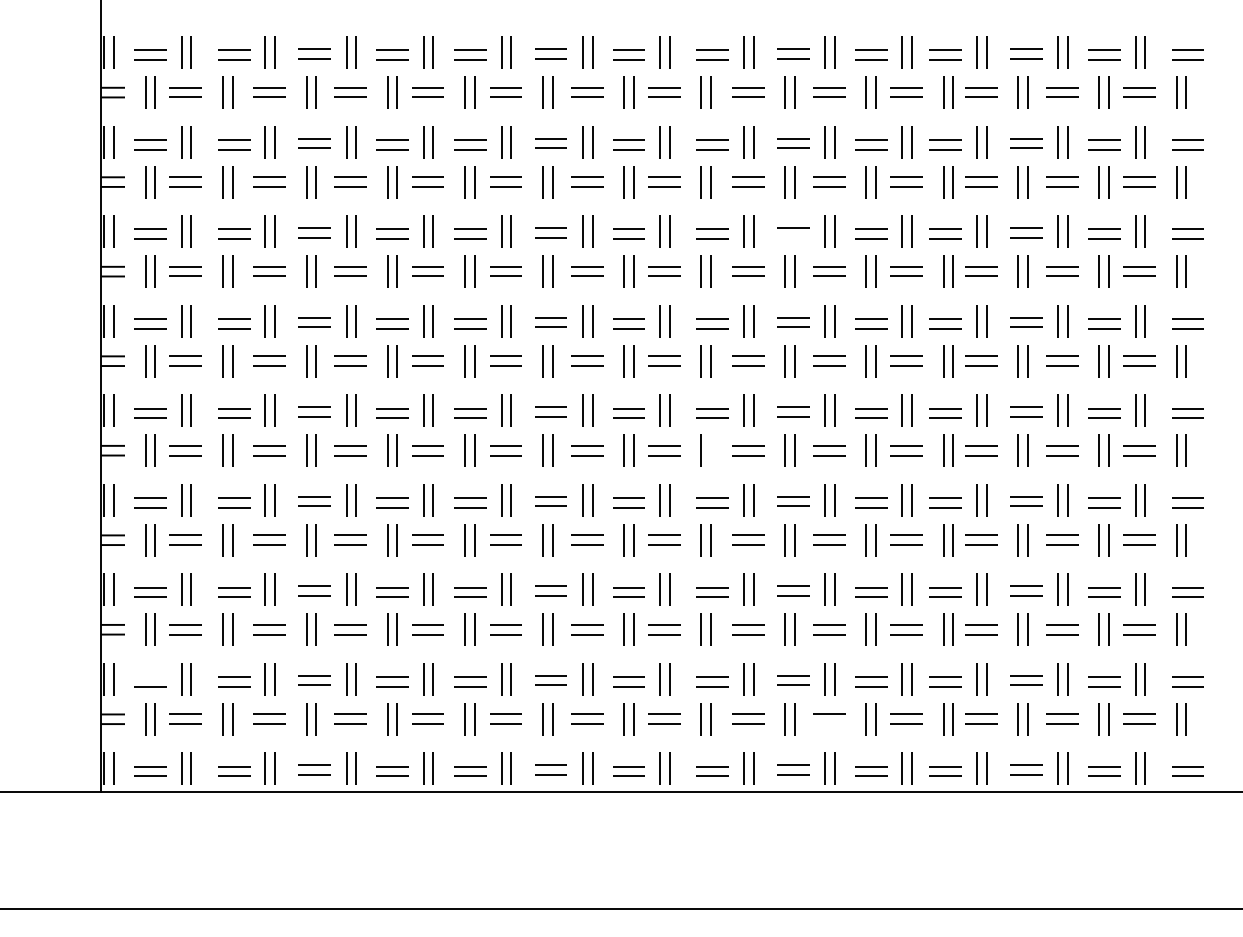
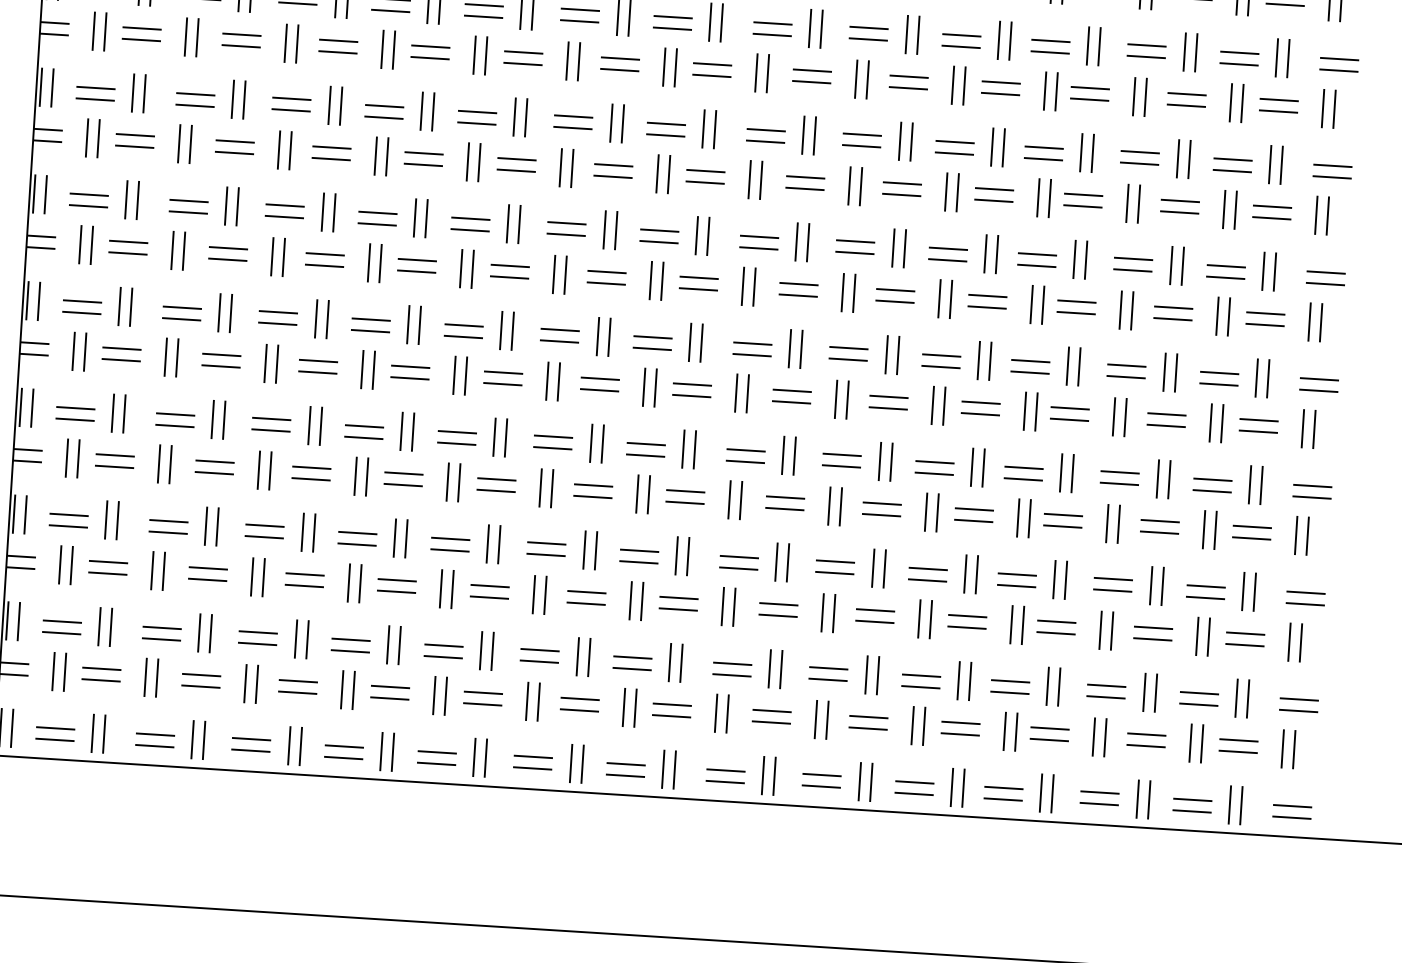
line: (793, 237) -> (862, 145), added
line: (710, 450) -> (747, 393), added
line: (150, 676) -> (62, 620), added
line: (829, 723) -> (868, 727), added

